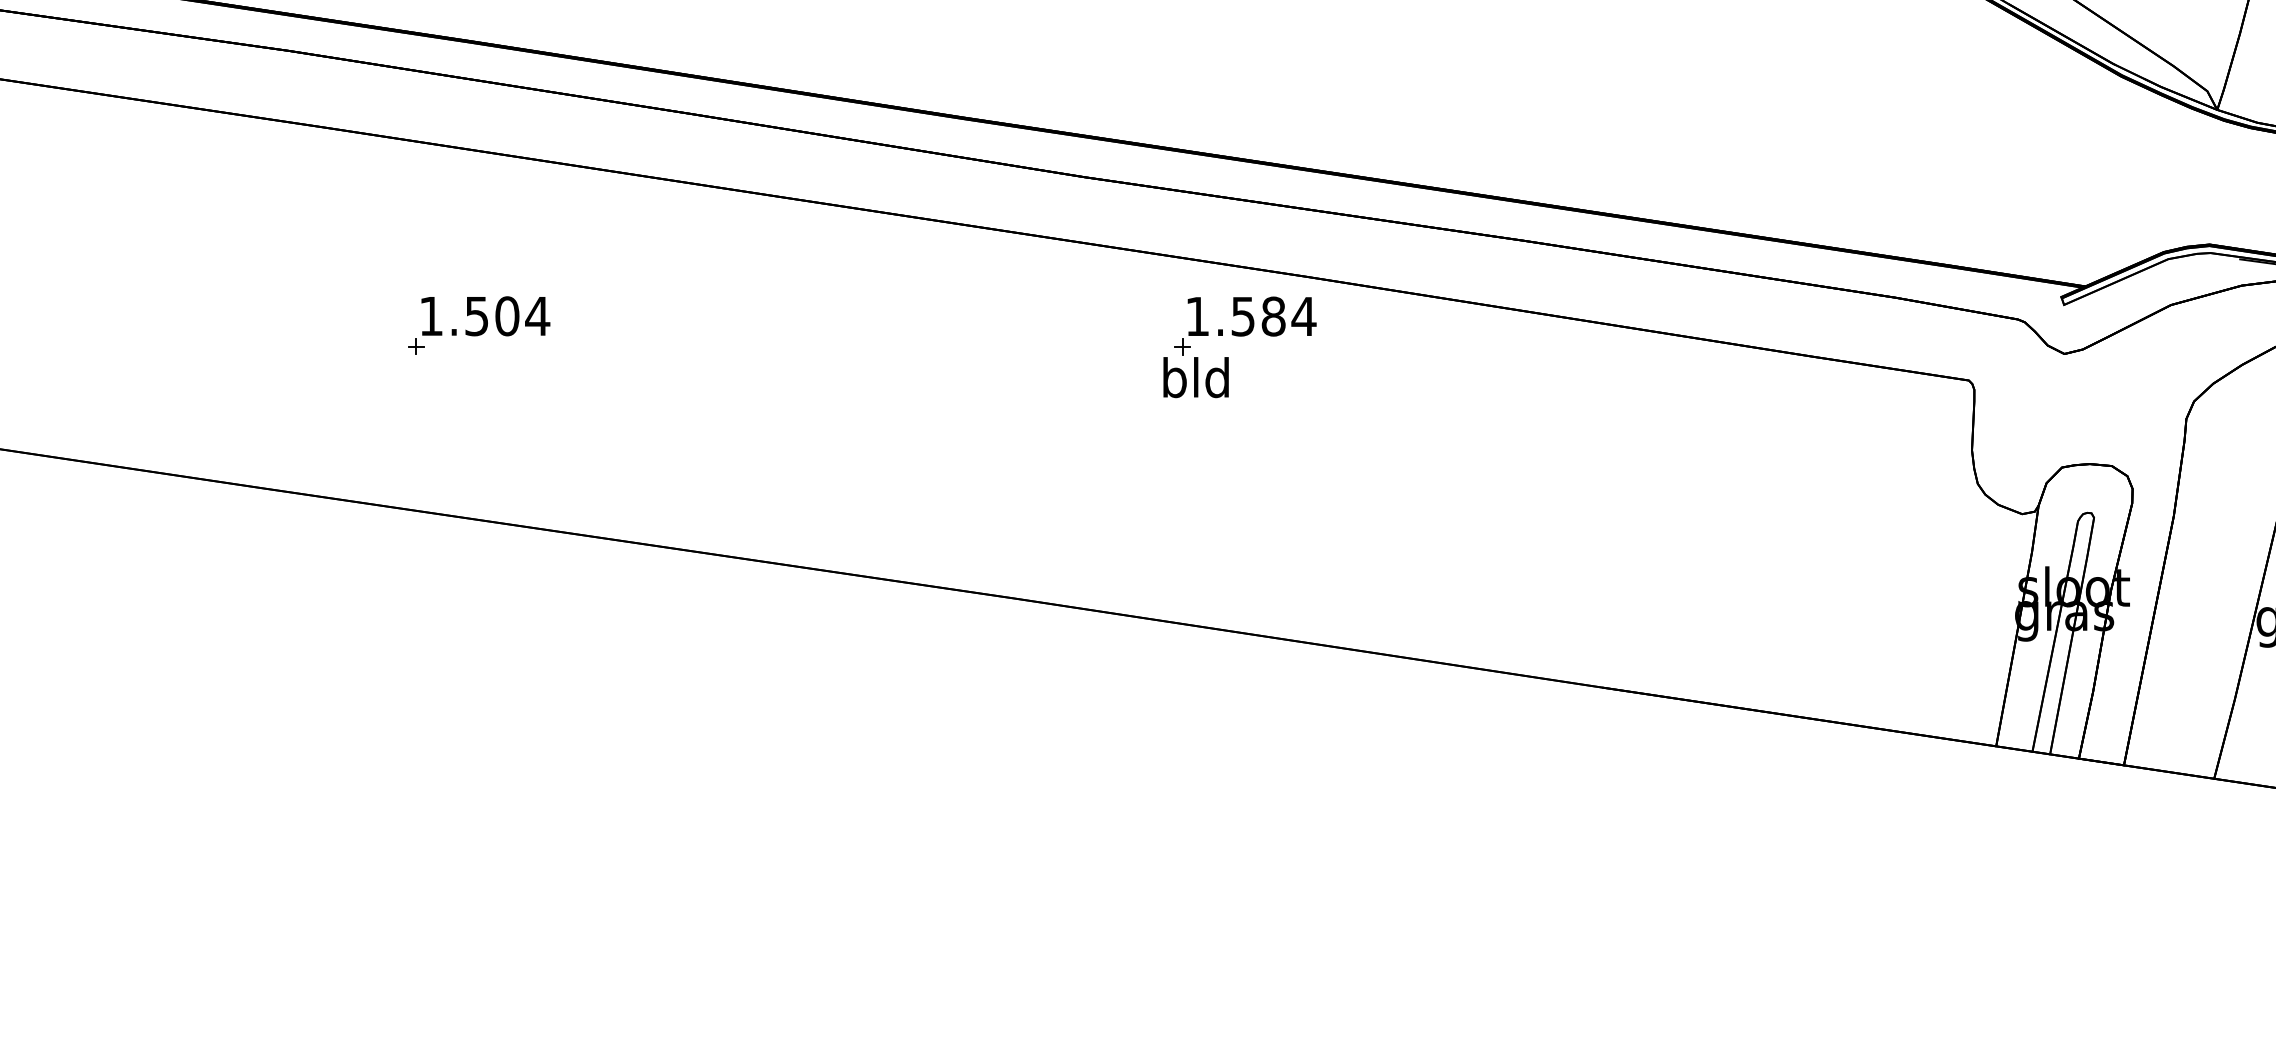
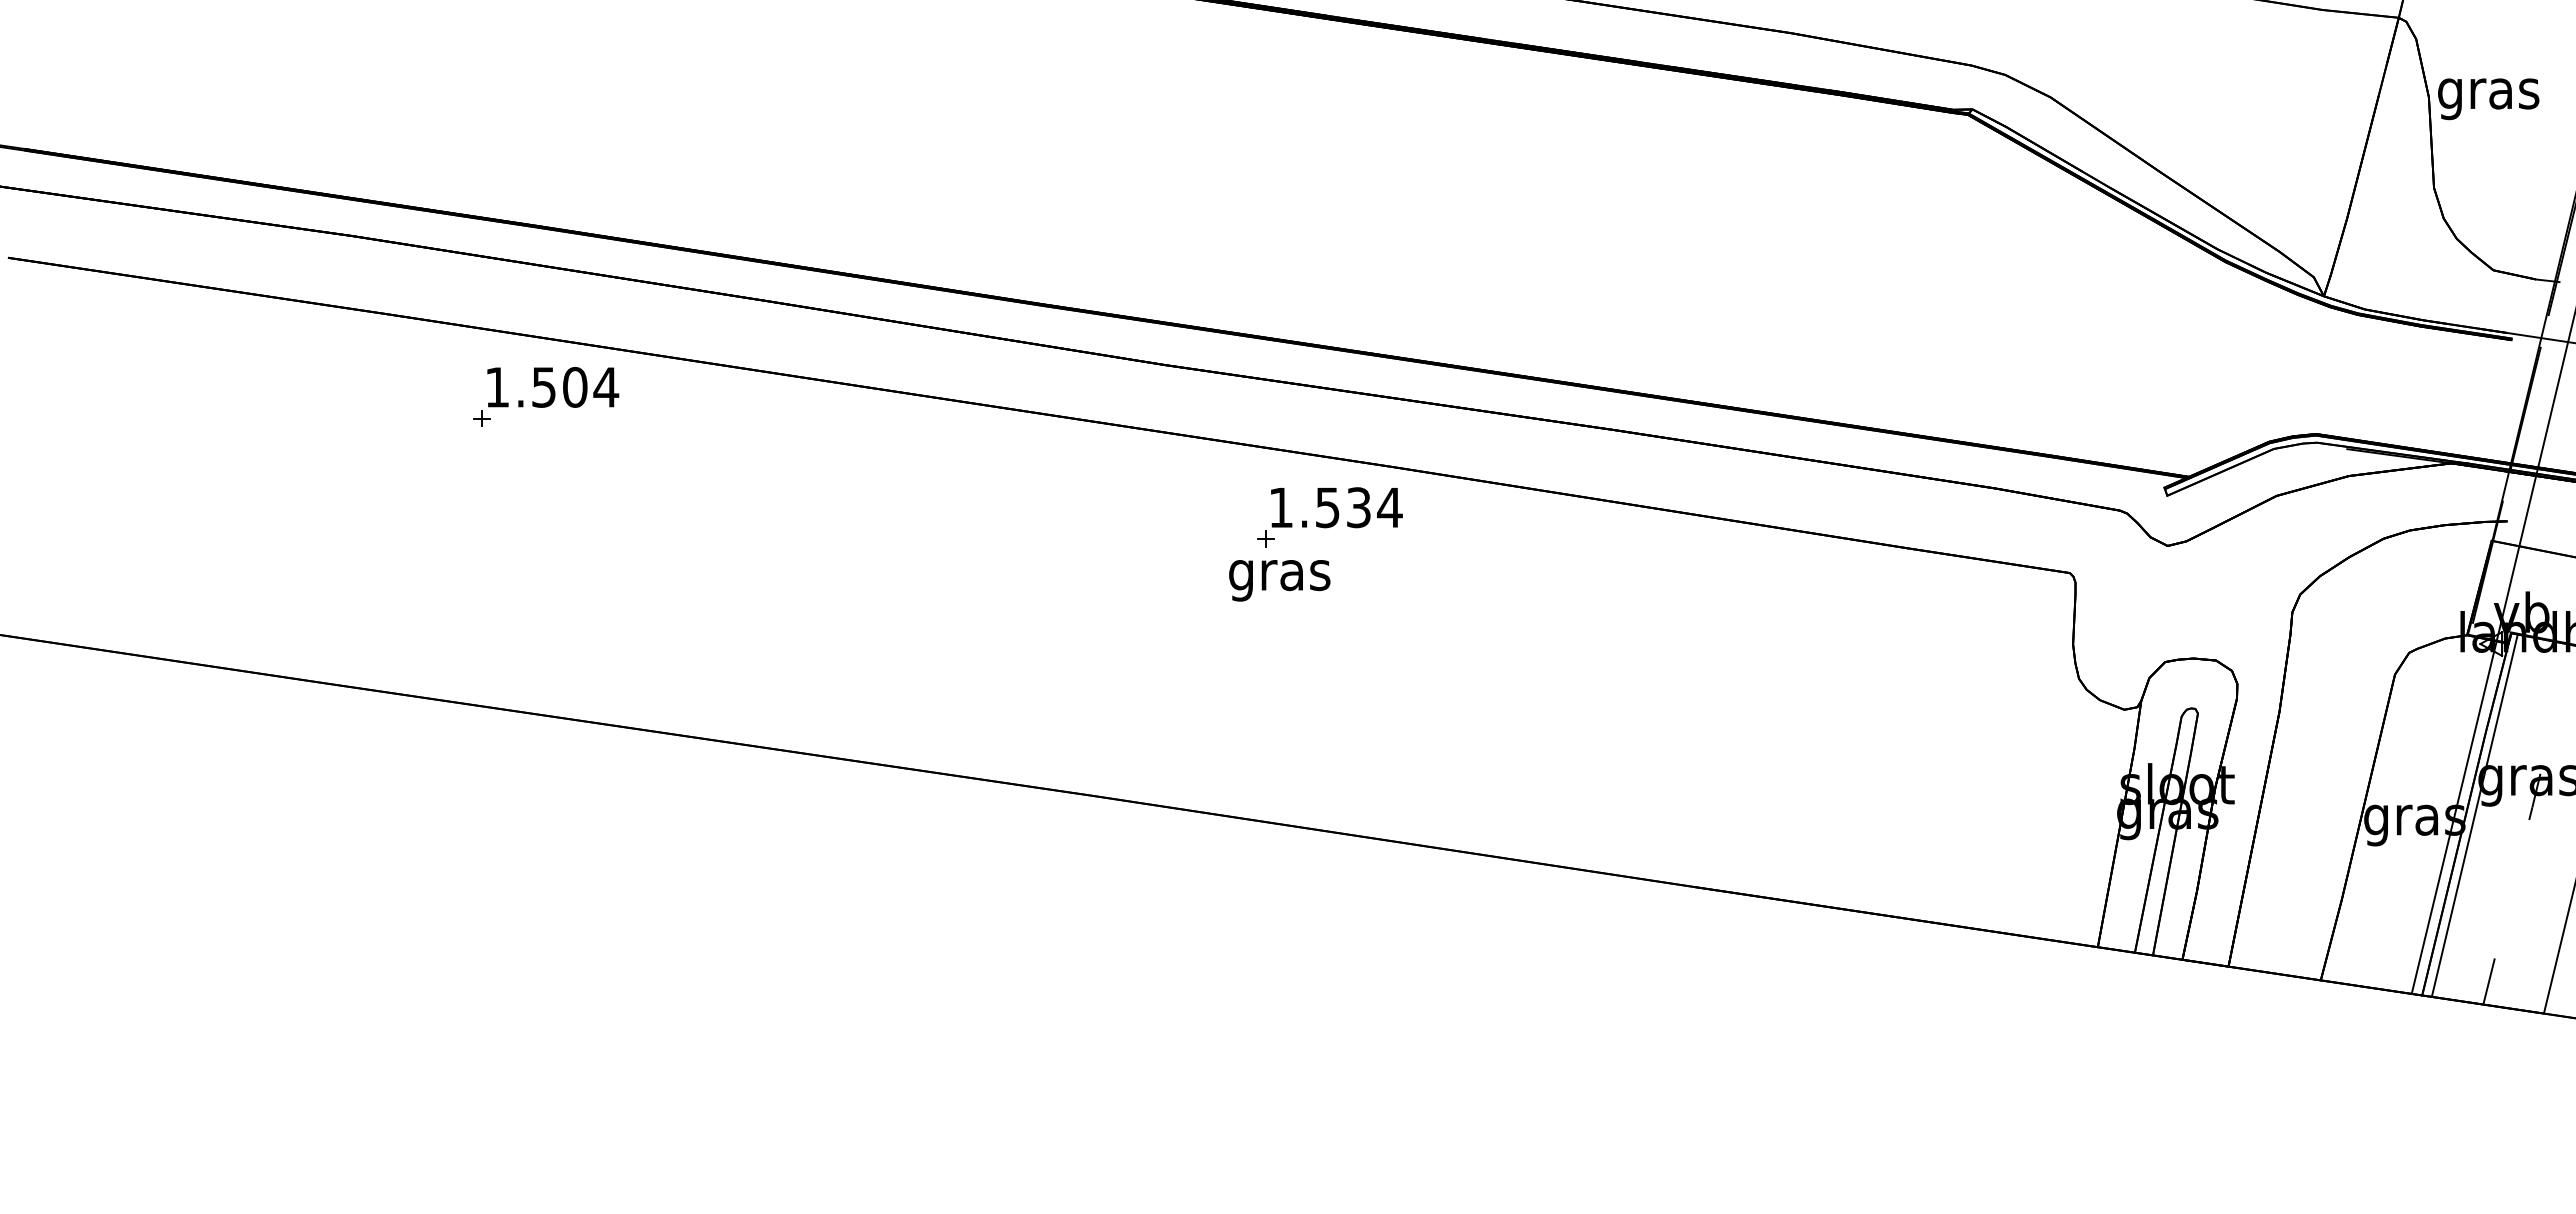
text: (1273, 316) -> (1358, 507), 1.584 -> 1.534
part: (479, 325) -> (546, 396), moved
text: (1196, 382) -> (1279, 575), bld -> gras

